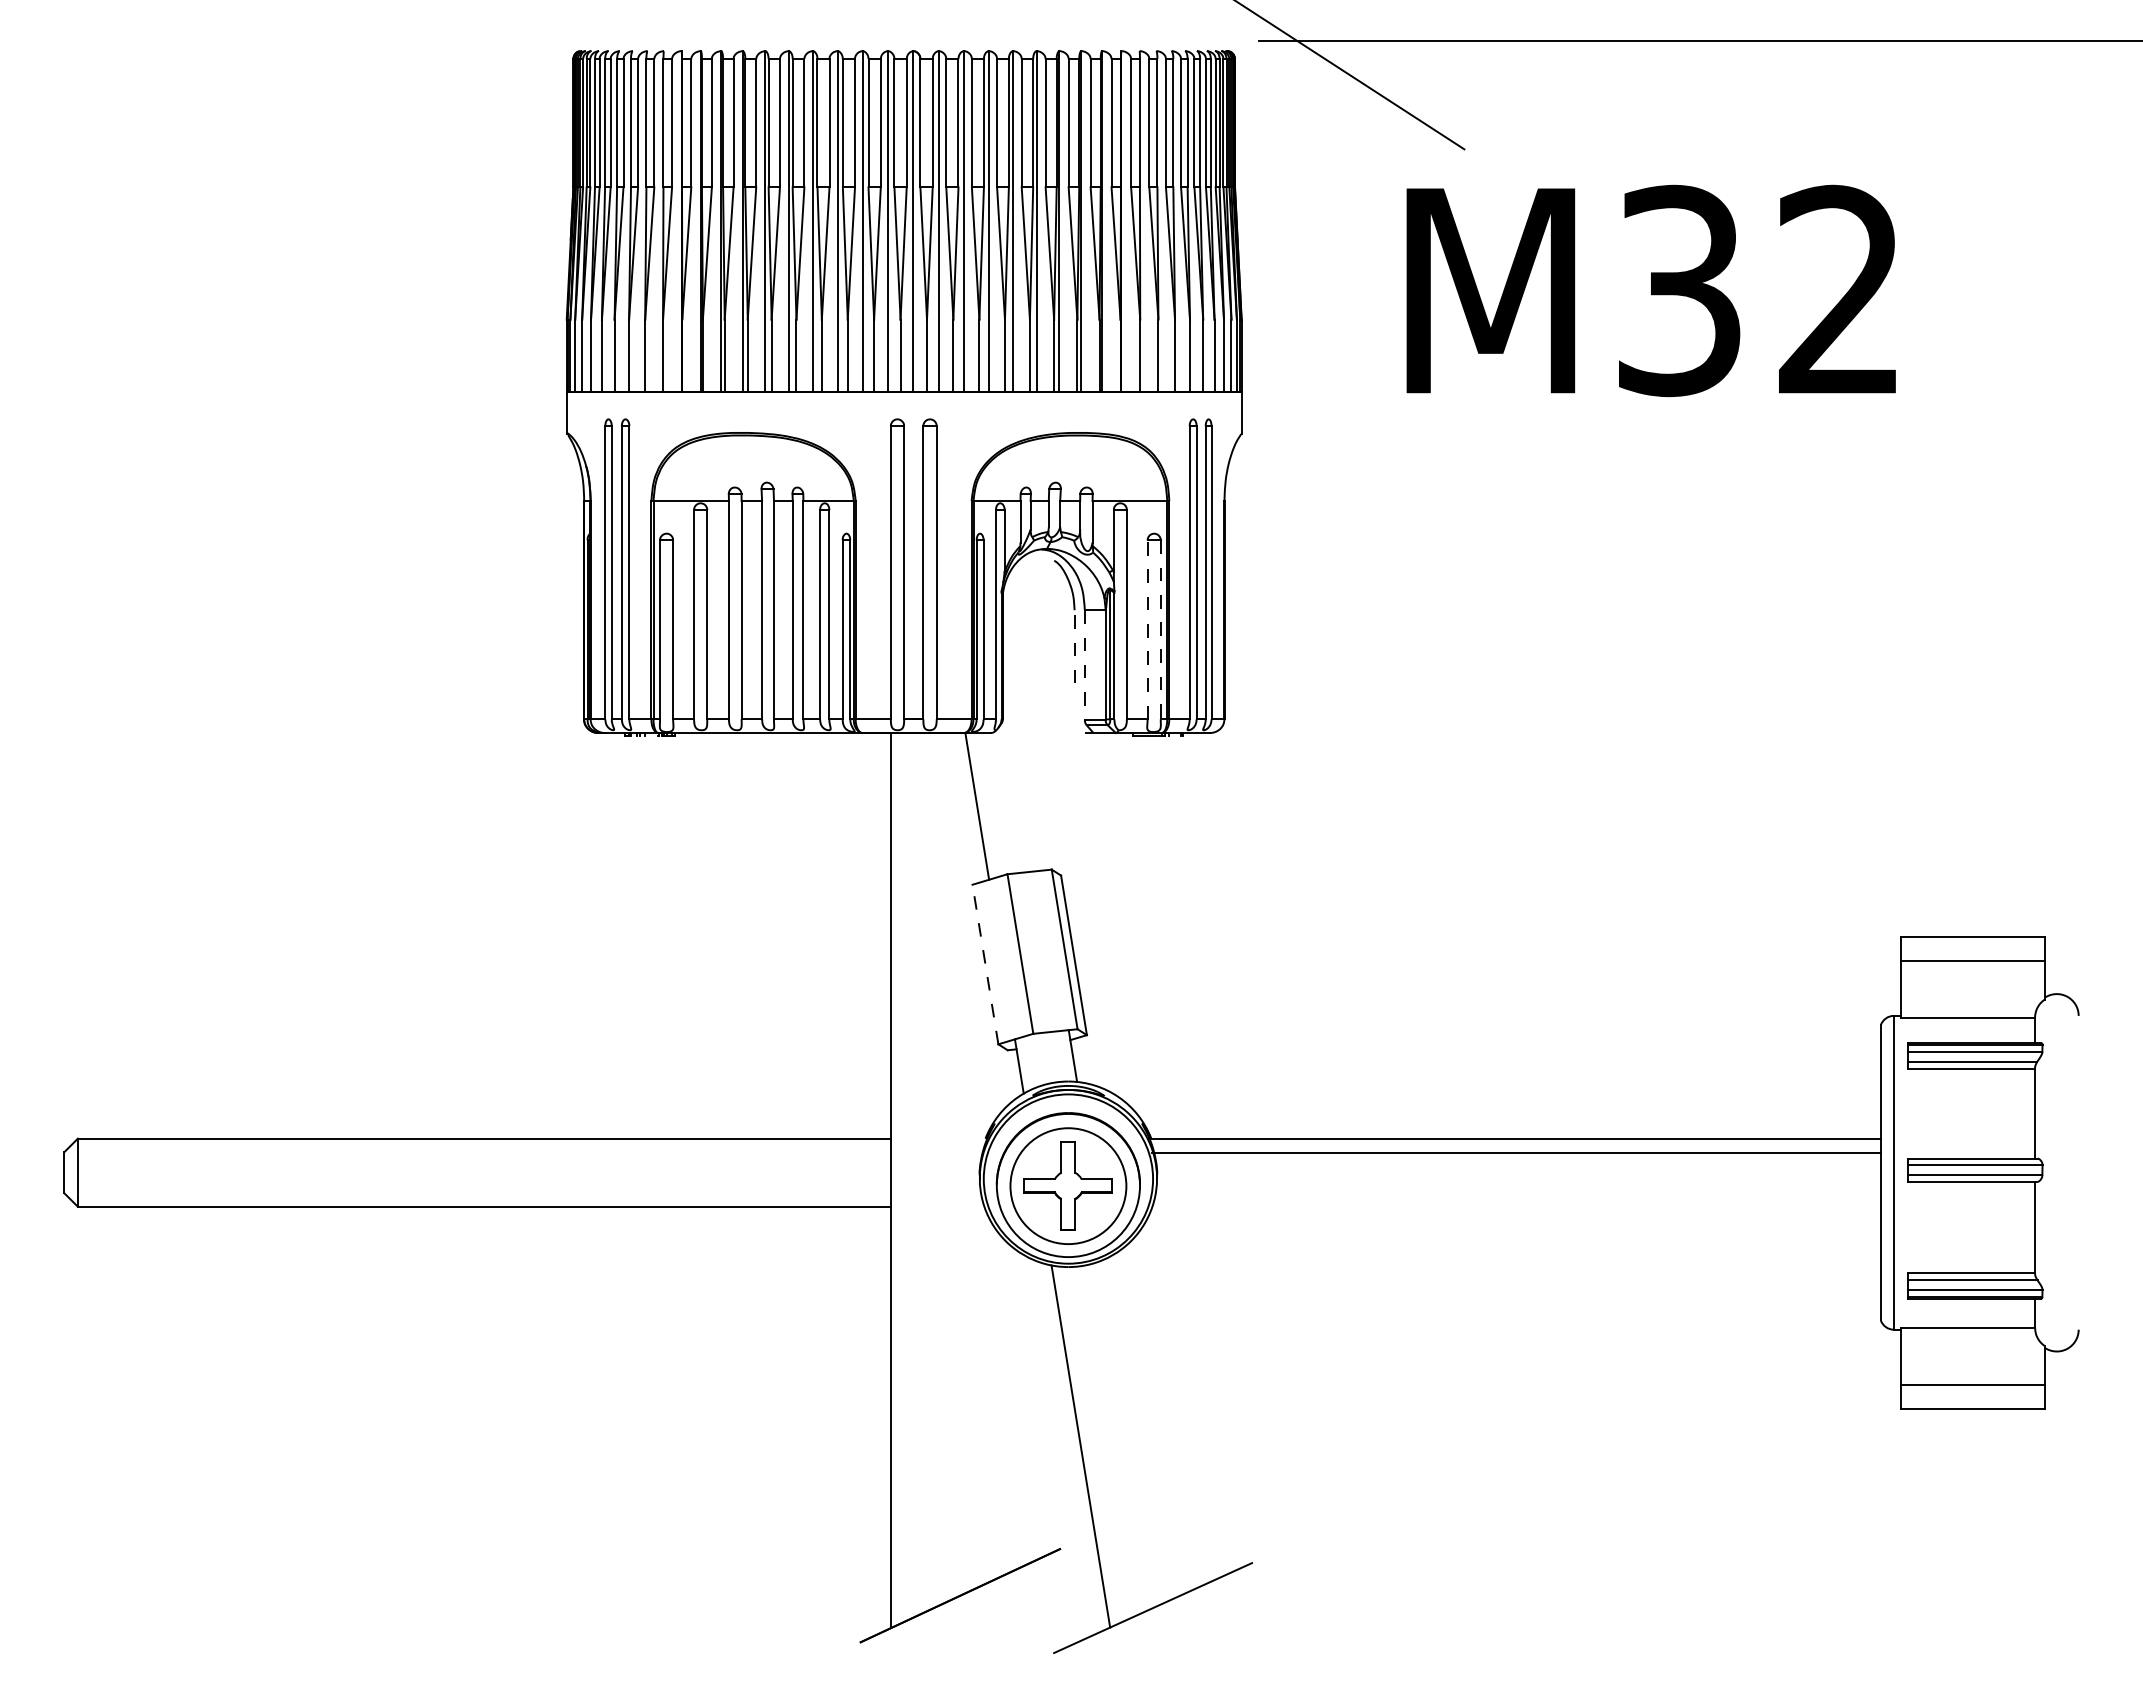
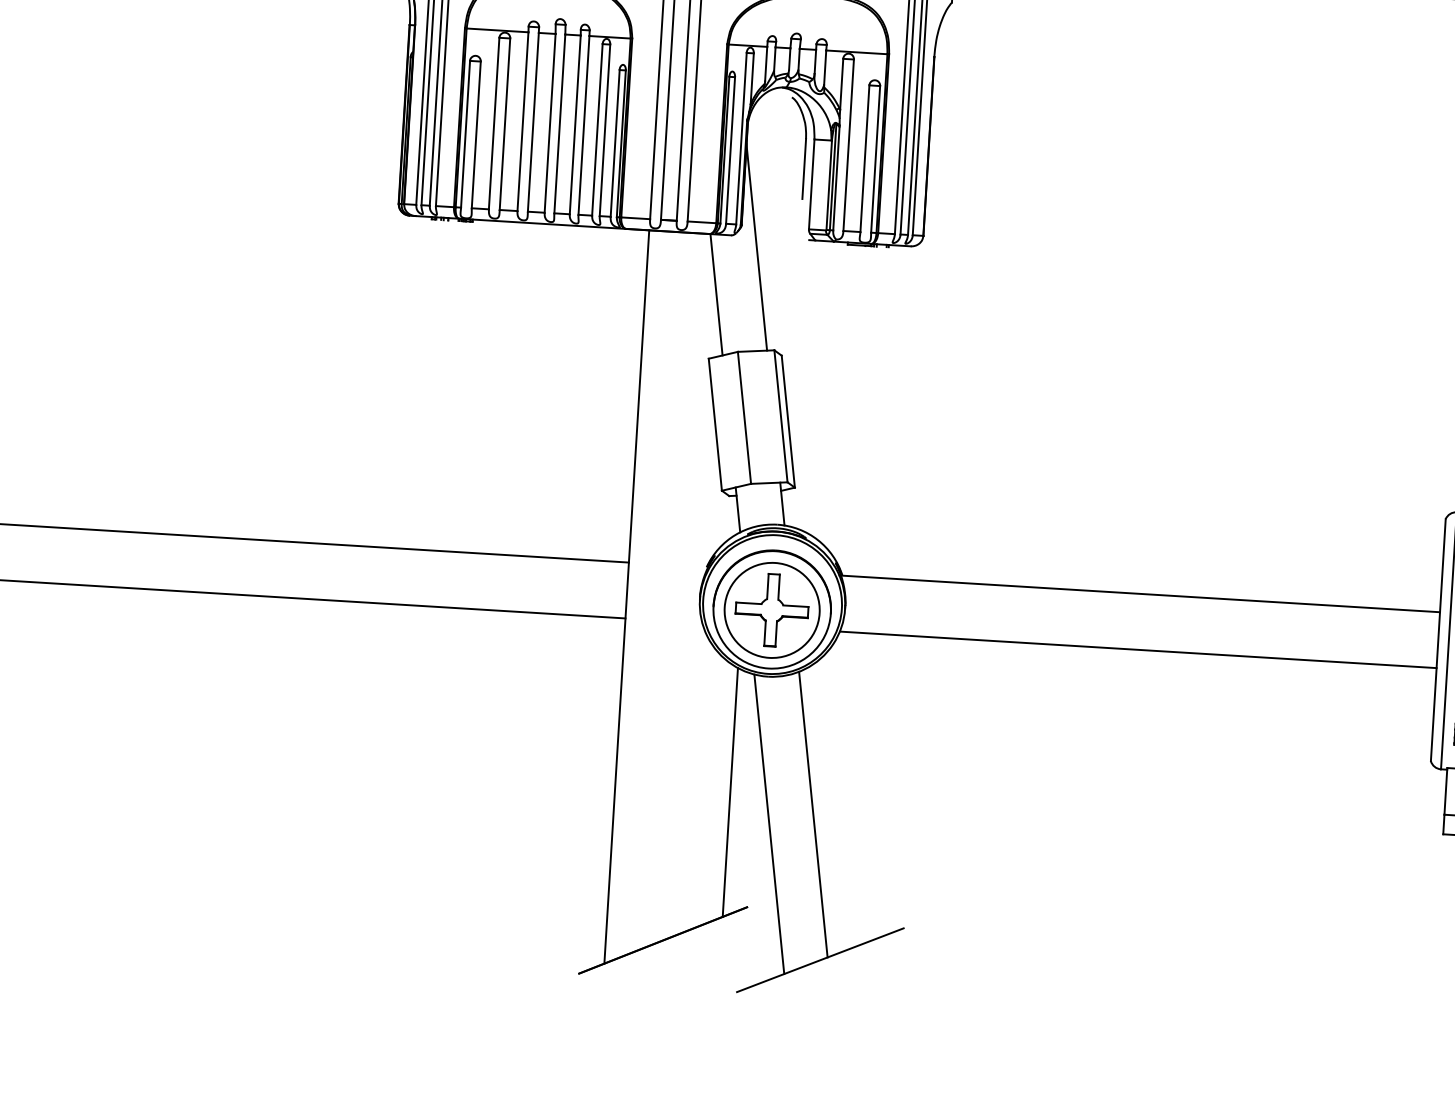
line: (1147, 629) -> (864, 158), dashed -> solid
line: (1160, 629) -> (875, 159), dashed -> solid
line: (1074, 646) -> (804, 168), dashed -> solid
line: (1084, 665) -> (811, 184), dashed -> solid
line: (1022, 745) -> (756, 247), added
line: (985, 964) -> (715, 424), dashed -> solid
line: (1516, 1152) -> (1138, 649), moved
line: (1031, 1410) -> (730, 792), added
line: (1133, 1431) -> (813, 814), added

